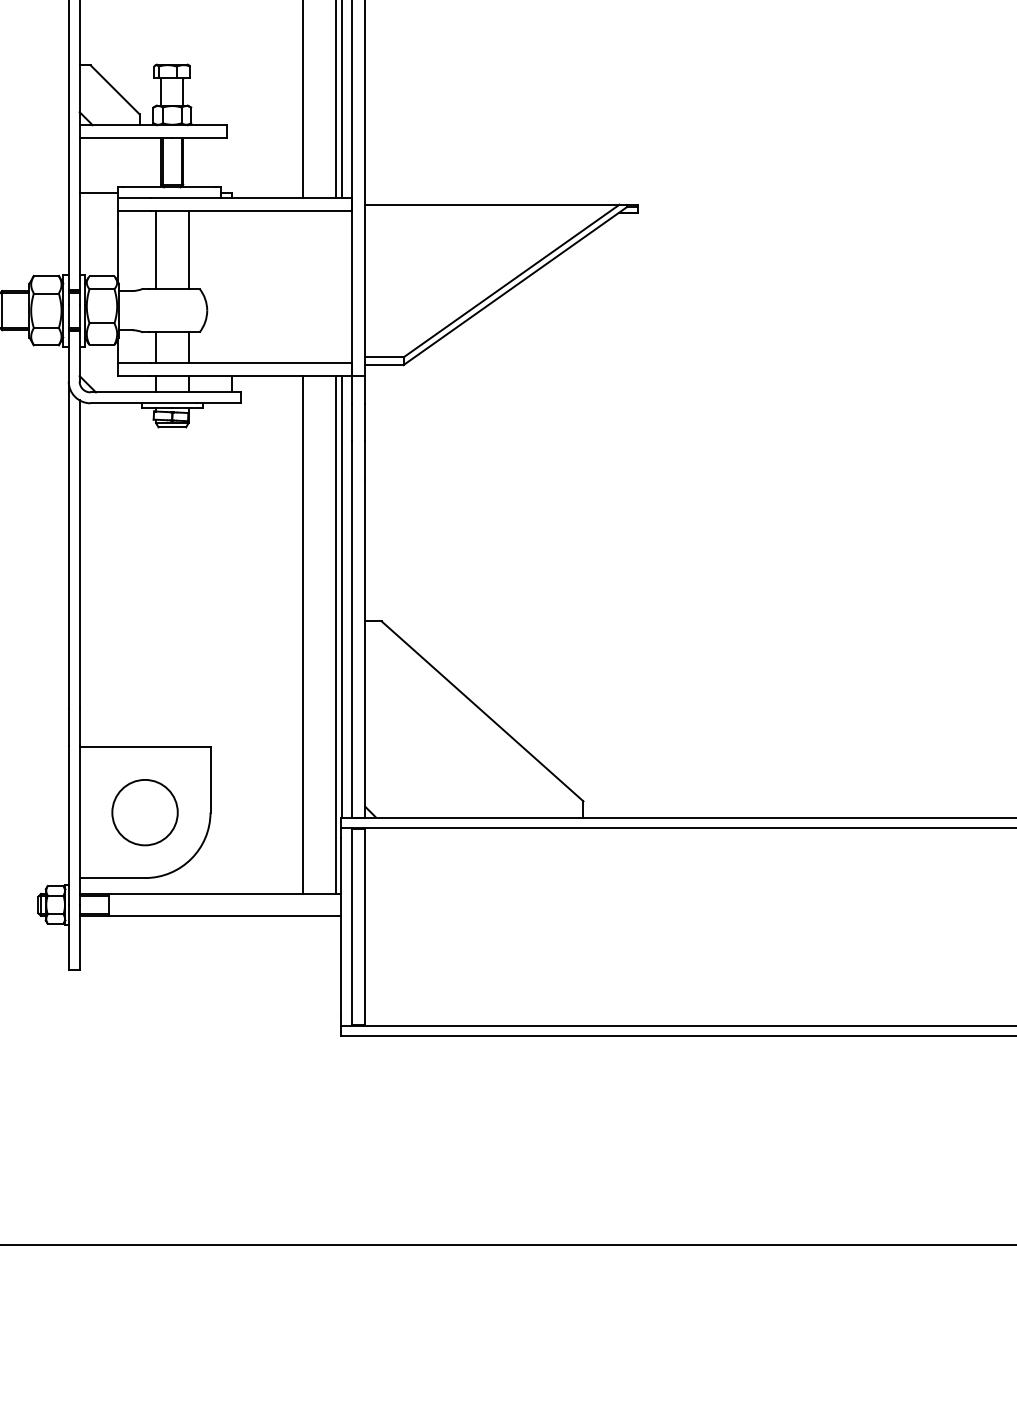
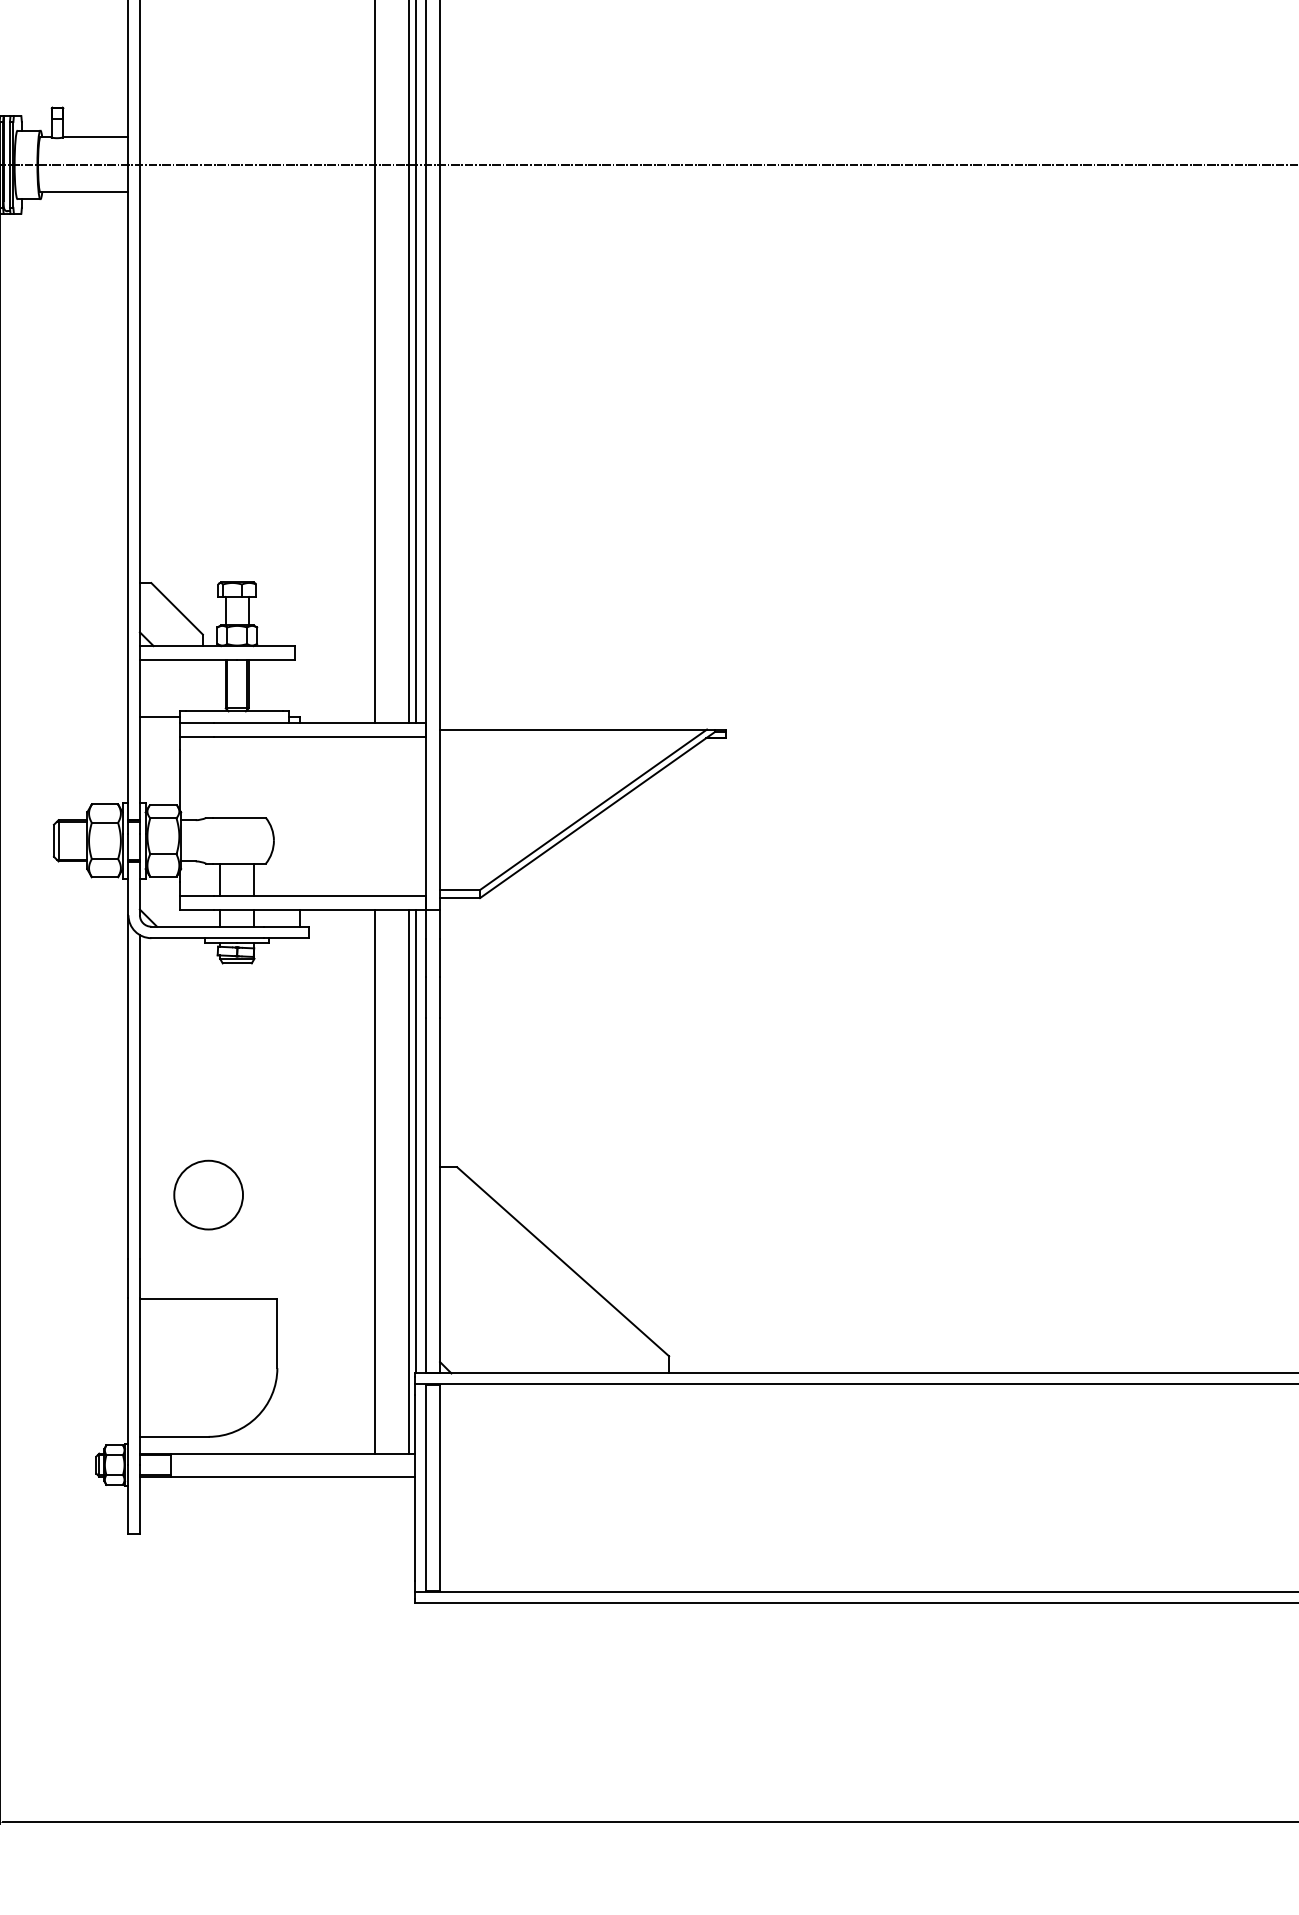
line: (156, 249) -> (220, 776), removed
line: (188, 249) -> (254, 776), removed
circle: (144, 812) -> (208, 1194), moved

